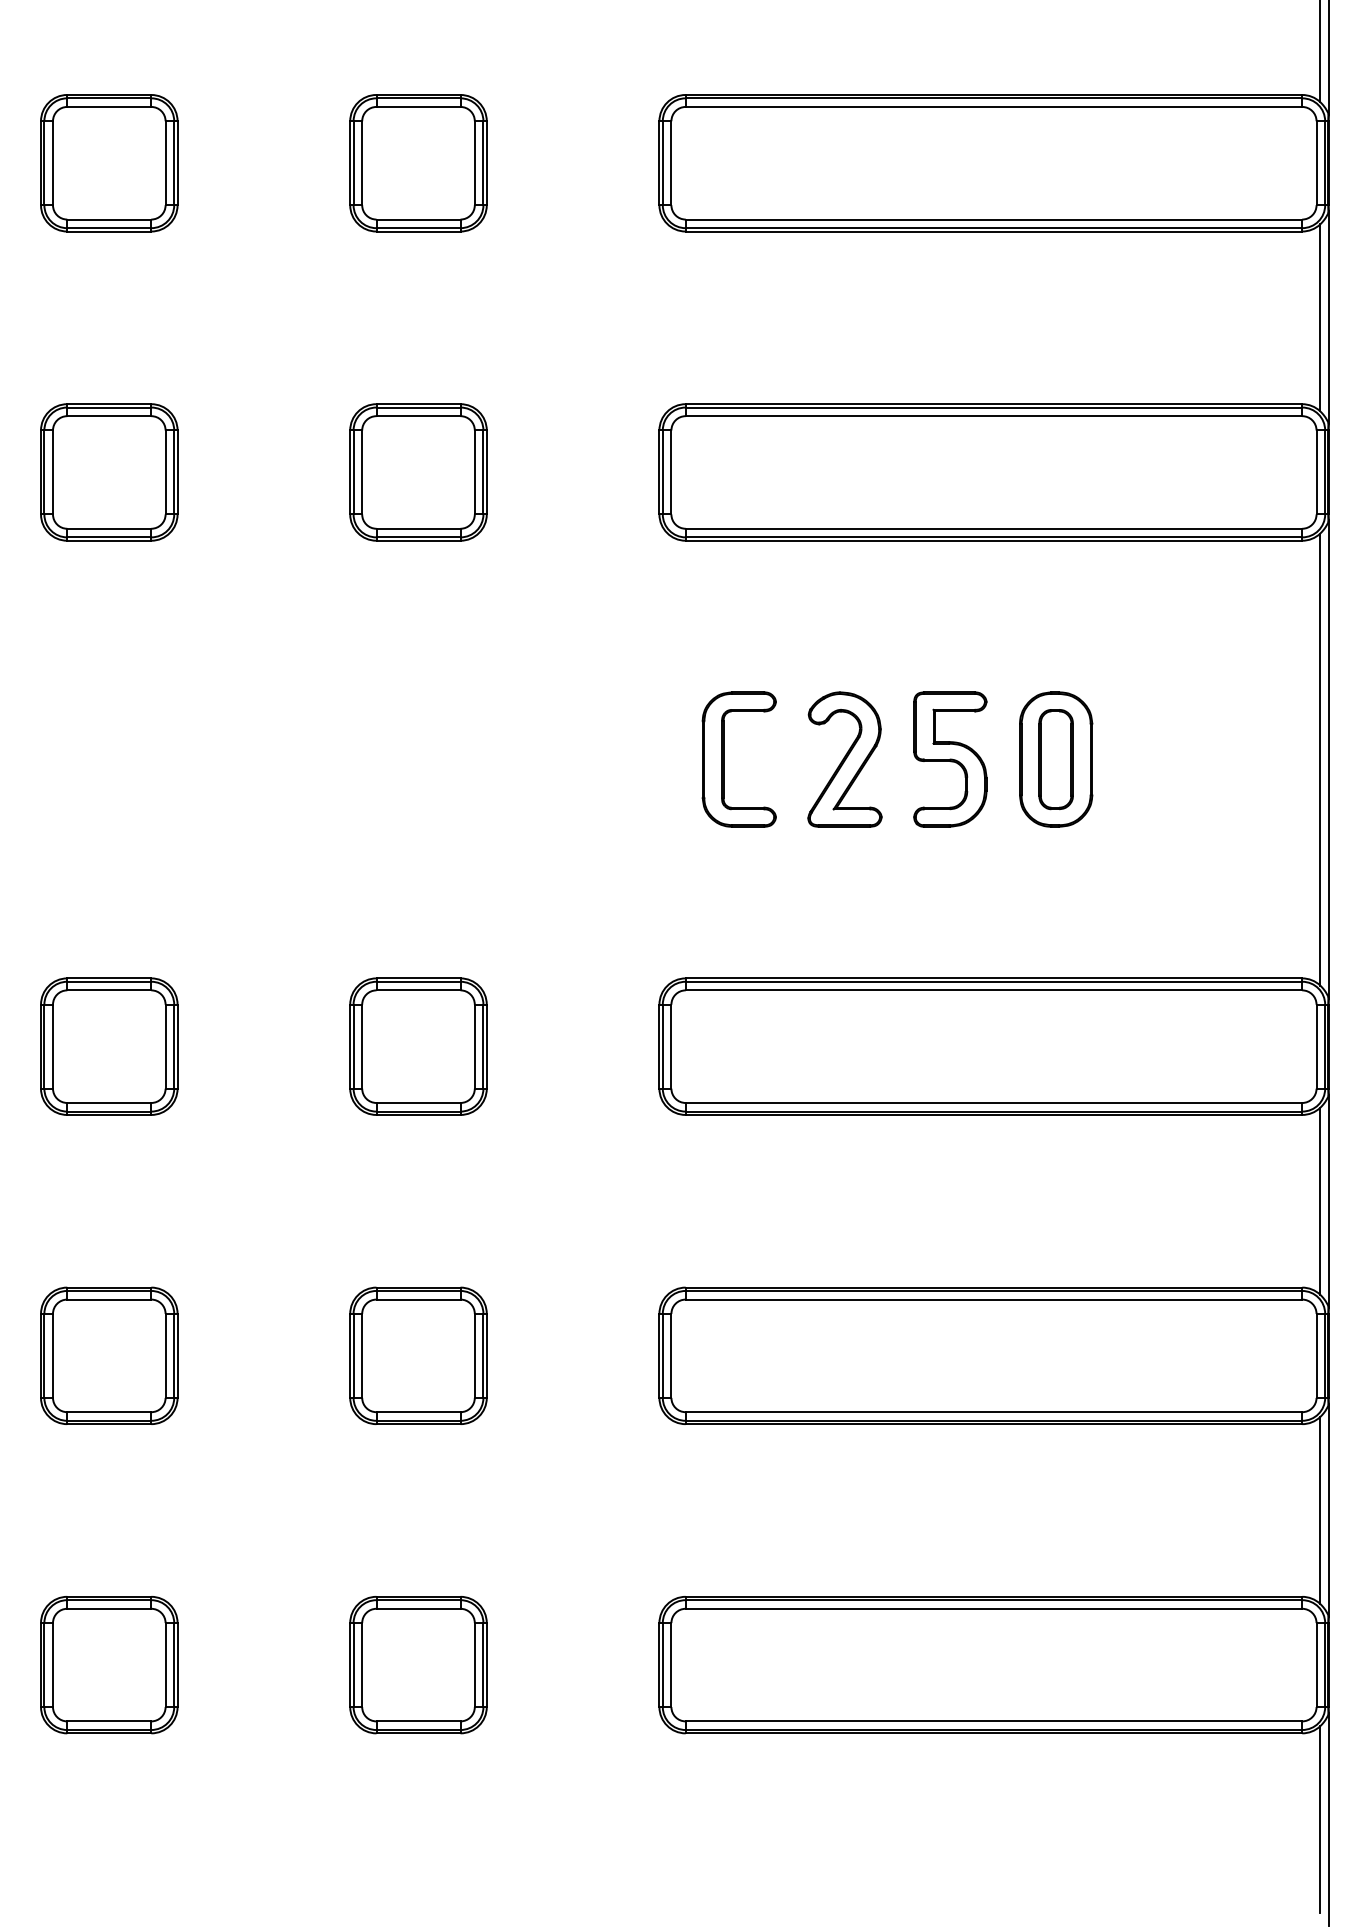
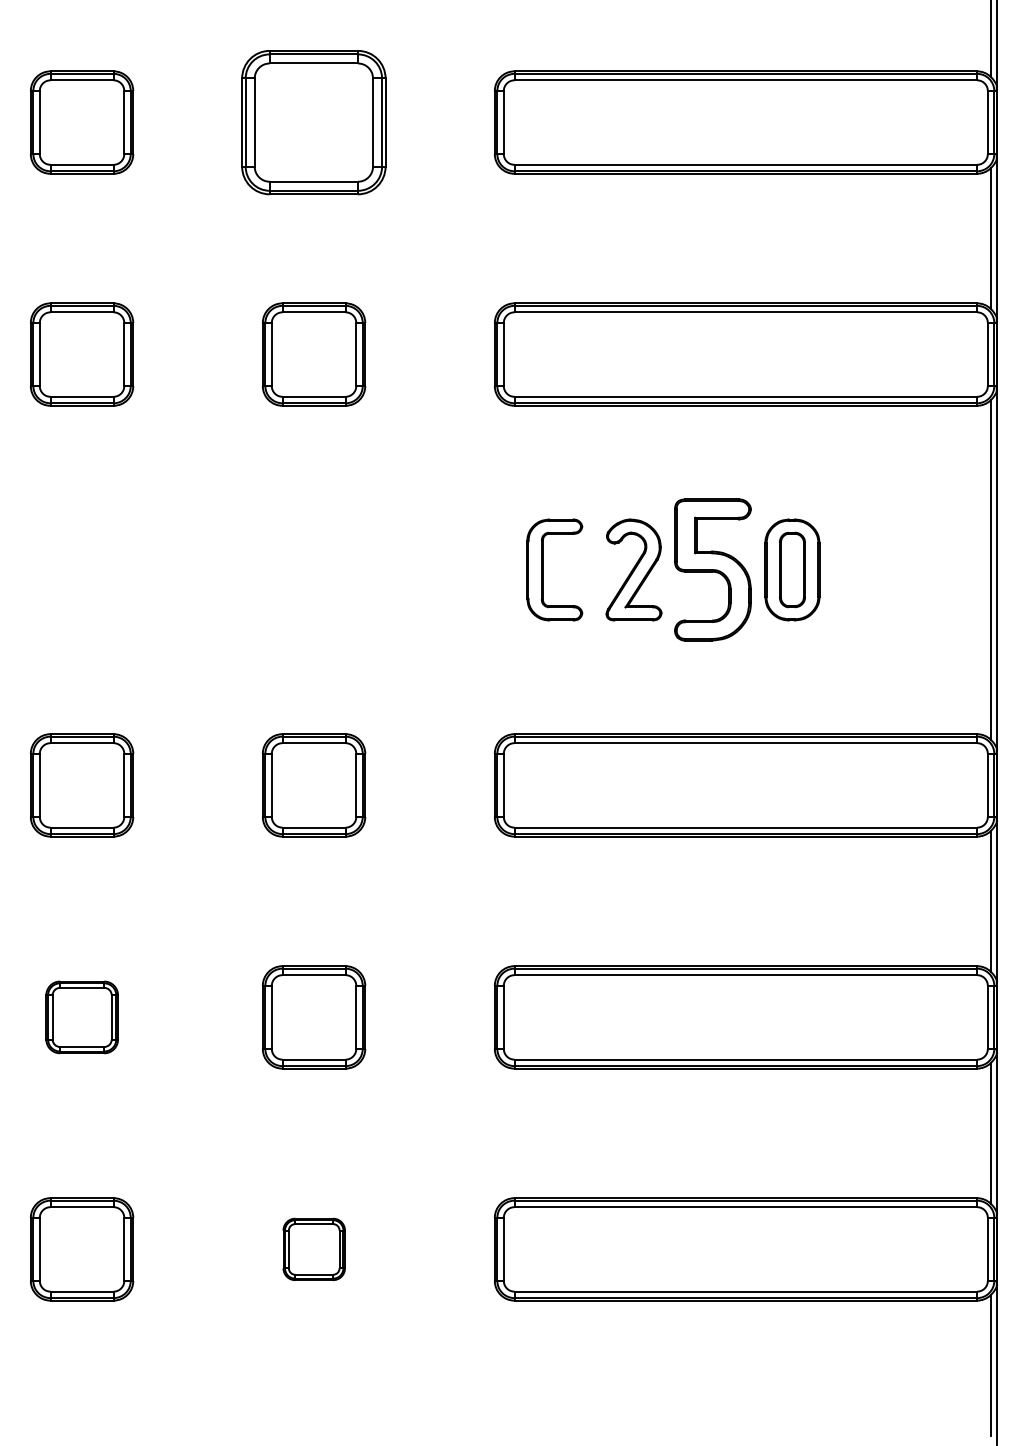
part: (419, 163) -> (314, 122), size x1.4
part: (950, 758) -> (713, 569), size x1.4
part: (109, 1356) -> (82, 1017), size x0.7
part: (419, 1665) -> (314, 1249), size x0.6

